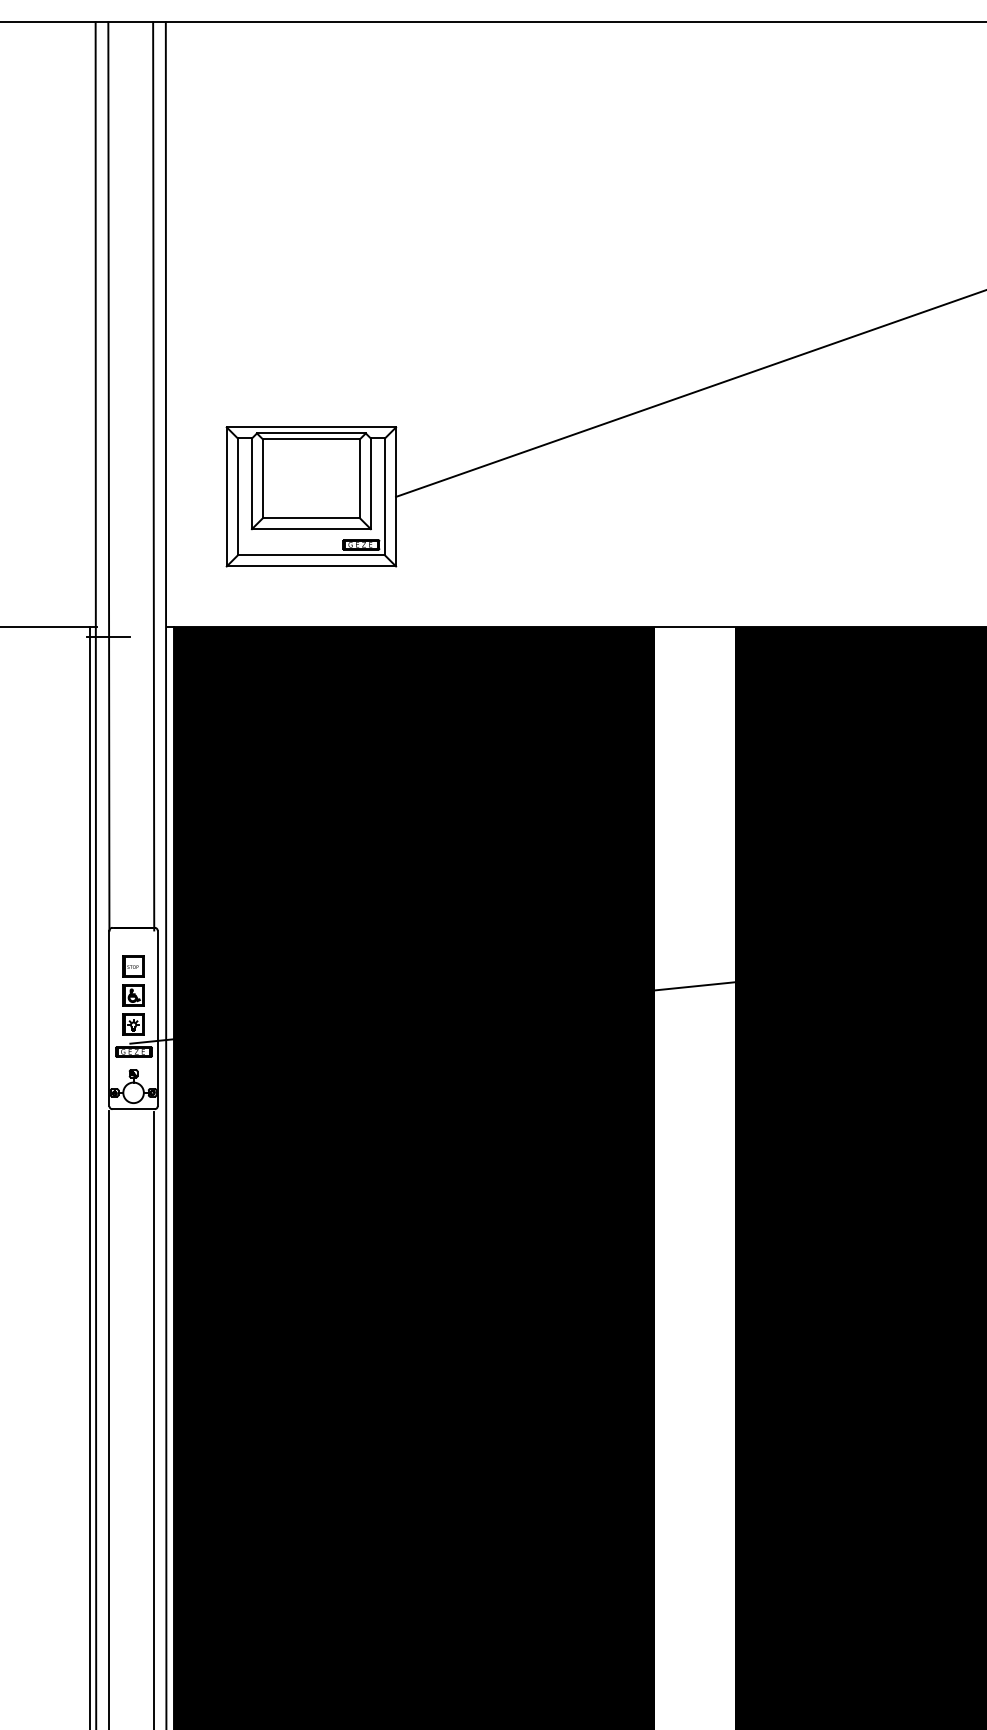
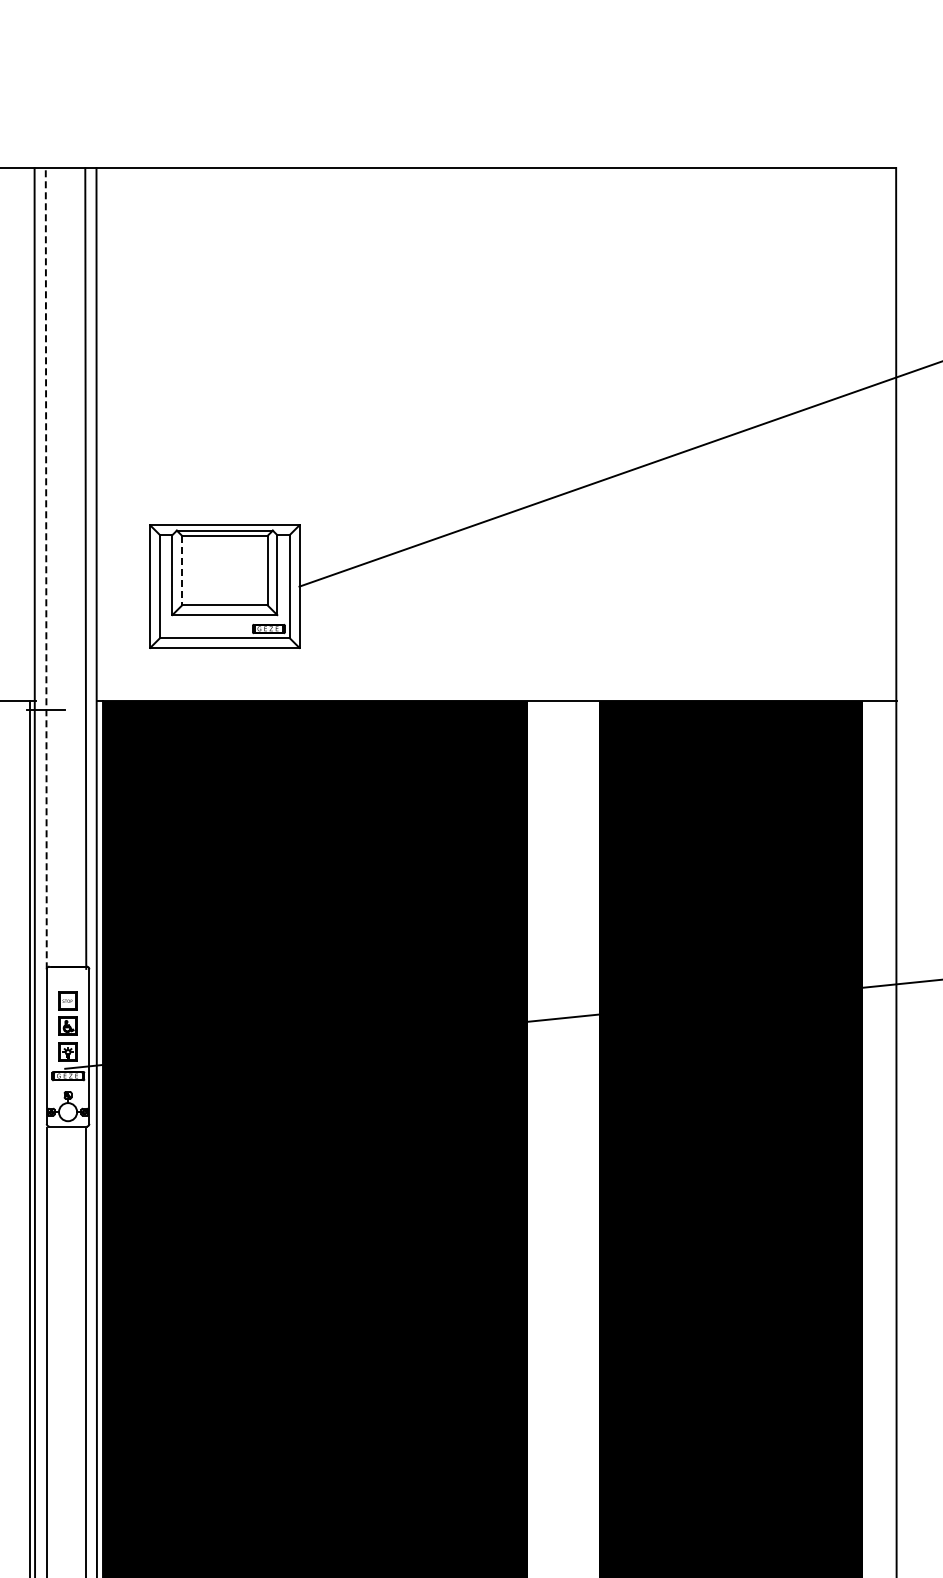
line: (109, 476) -> (46, 568), solid -> dashed
line: (263, 478) -> (182, 570), solid -> dashed

